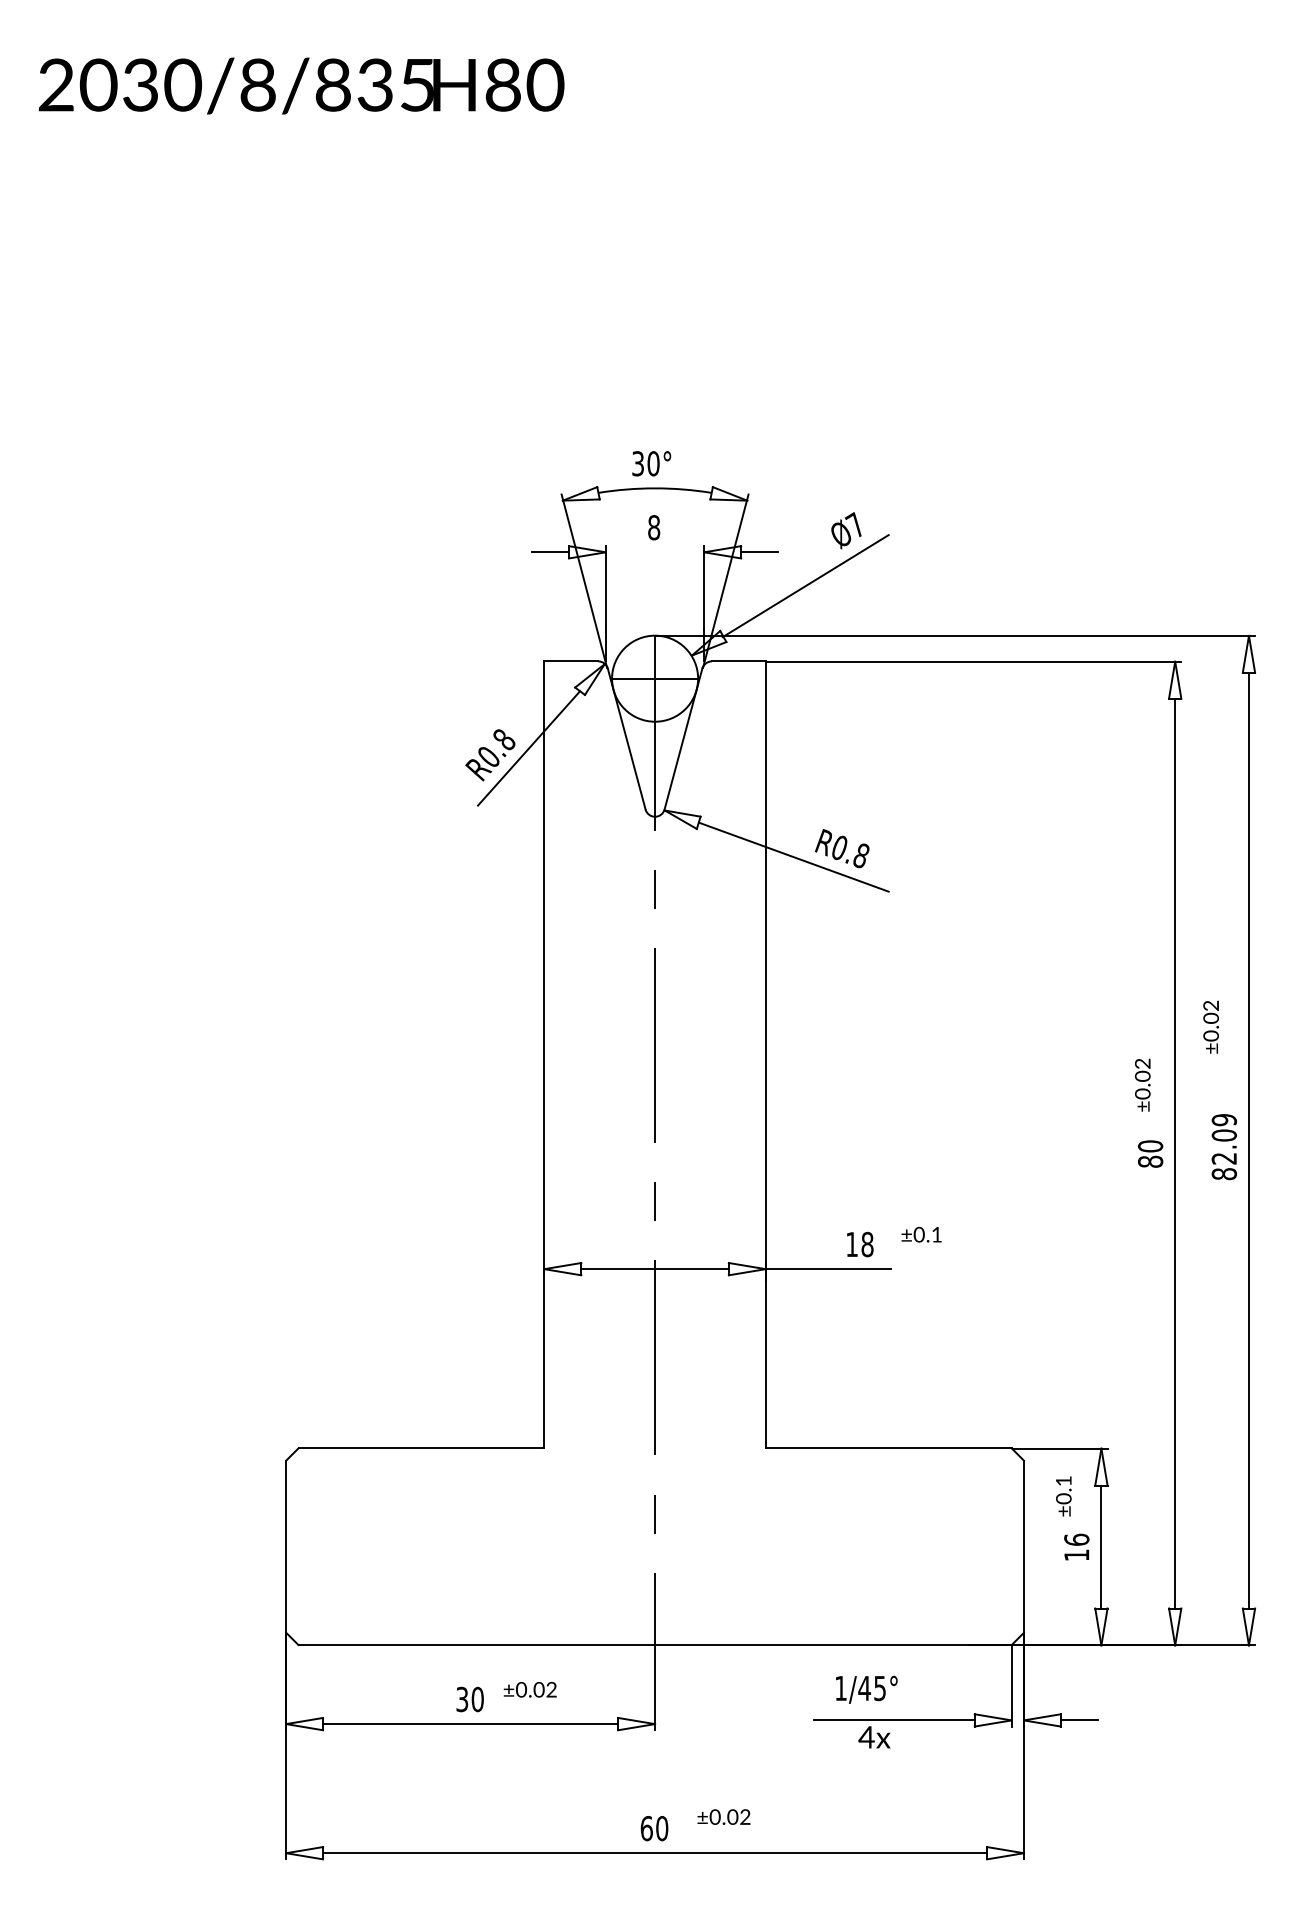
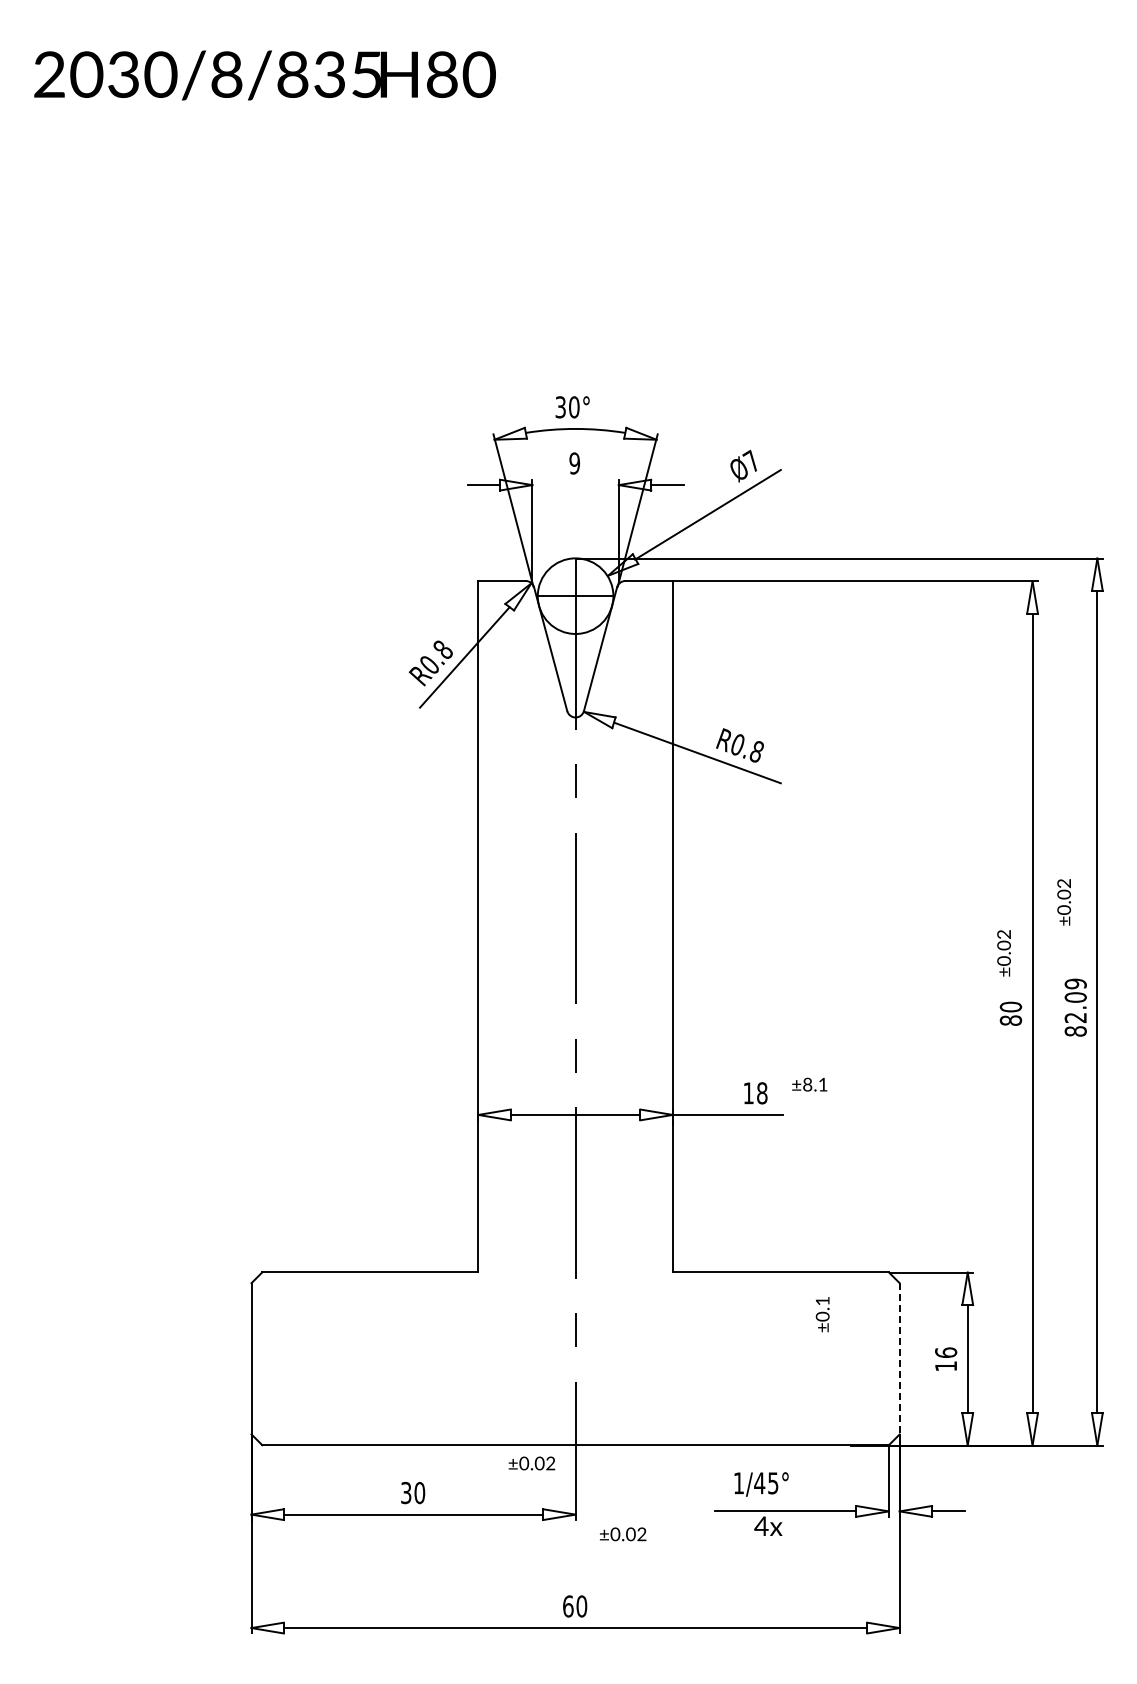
text: (653, 527) -> (574, 463), 8 -> 9
text: (919, 1235) -> (807, 1085), ±0.1 -> ±8.1
text: (1063, 1496) -> (822, 1314), moved
line: (1023, 1546) -> (899, 1358), solid -> dashed
text: (529, 1689) -> (531, 1463), moved
text: (724, 1817) -> (623, 1534), moved

